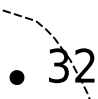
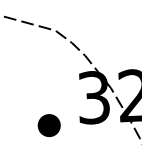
part: (16, 77) -> (48, 125), moved

